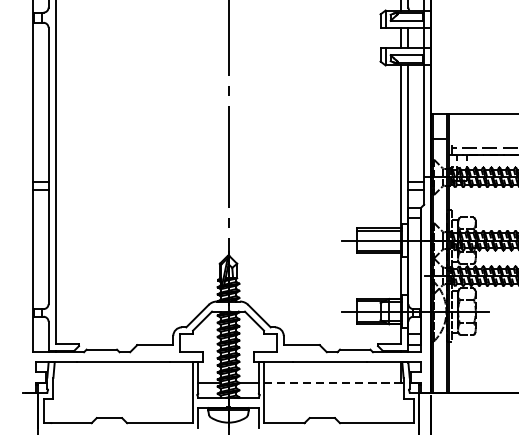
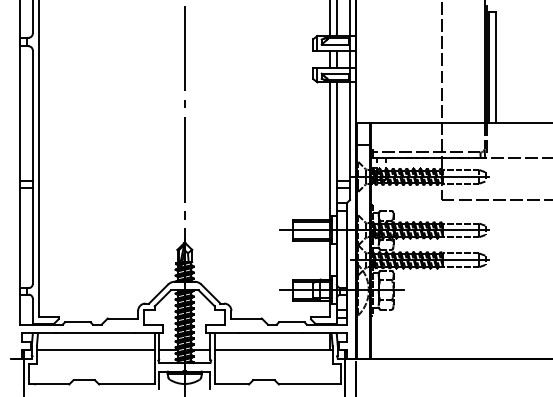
line: (122, 382) -> (95, 350), added
line: (333, 382) -> (273, 350), dashed -> solid

